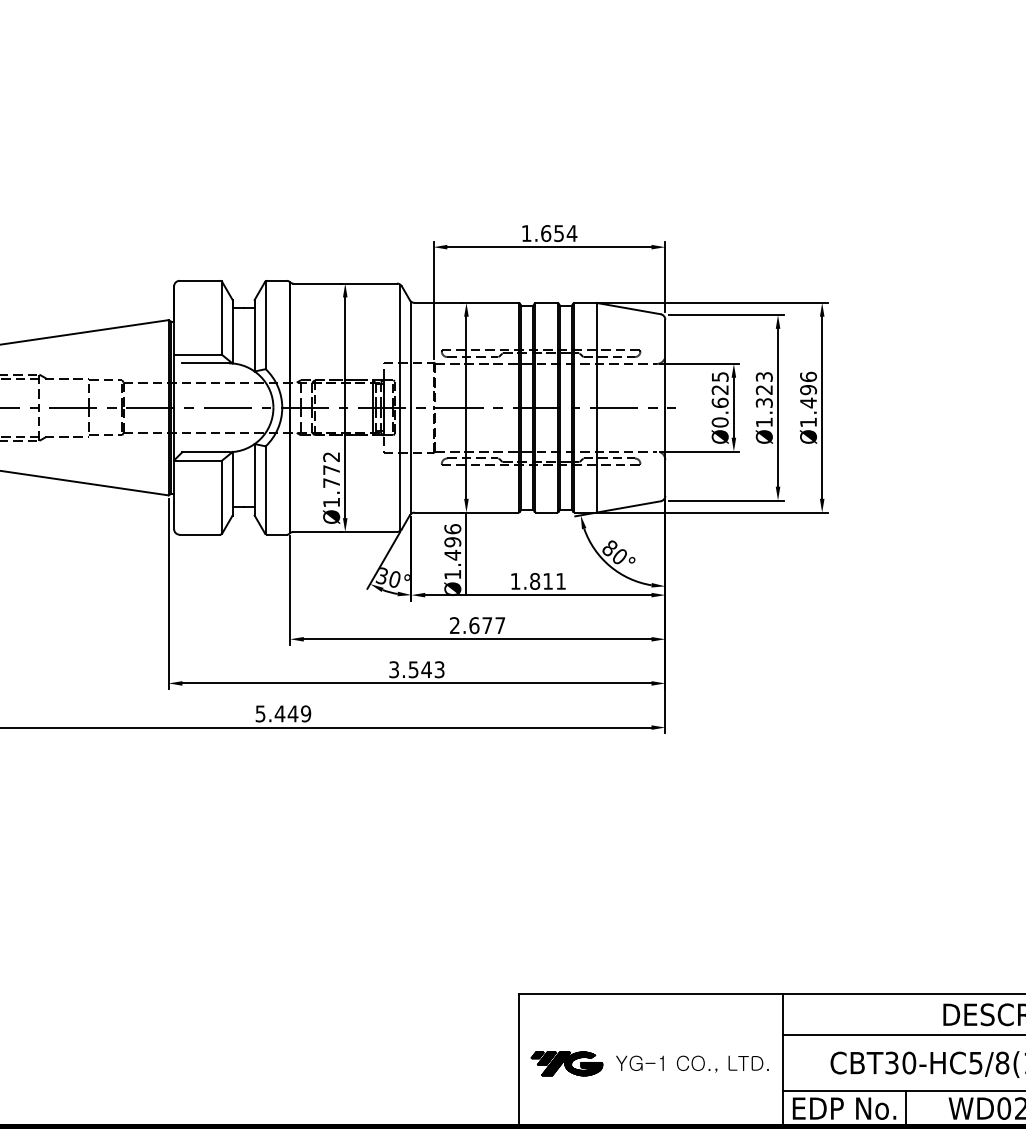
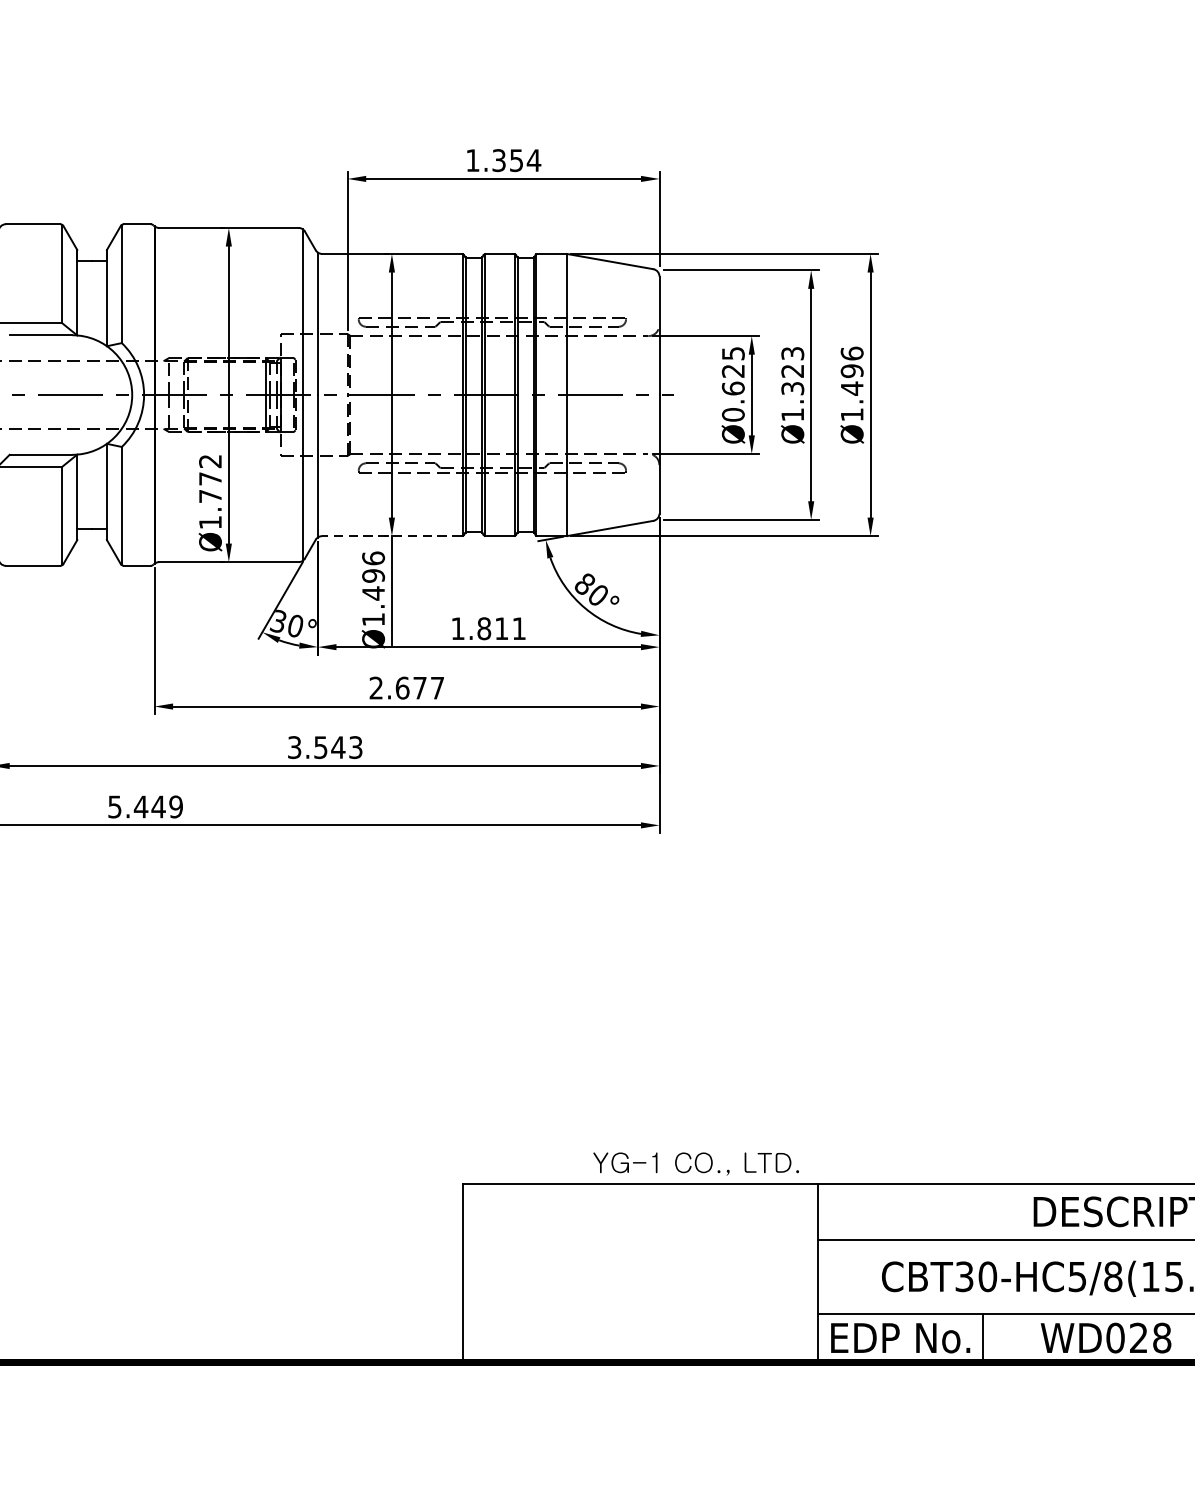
text: (546, 233) -> (499, 160), 1.654 -> 1.354
line: (466, 512) -> (391, 535), solid -> dashed
part: (566, 1063) -> (526, 1277), removed
text: (692, 1063) -> (696, 1163), moved

